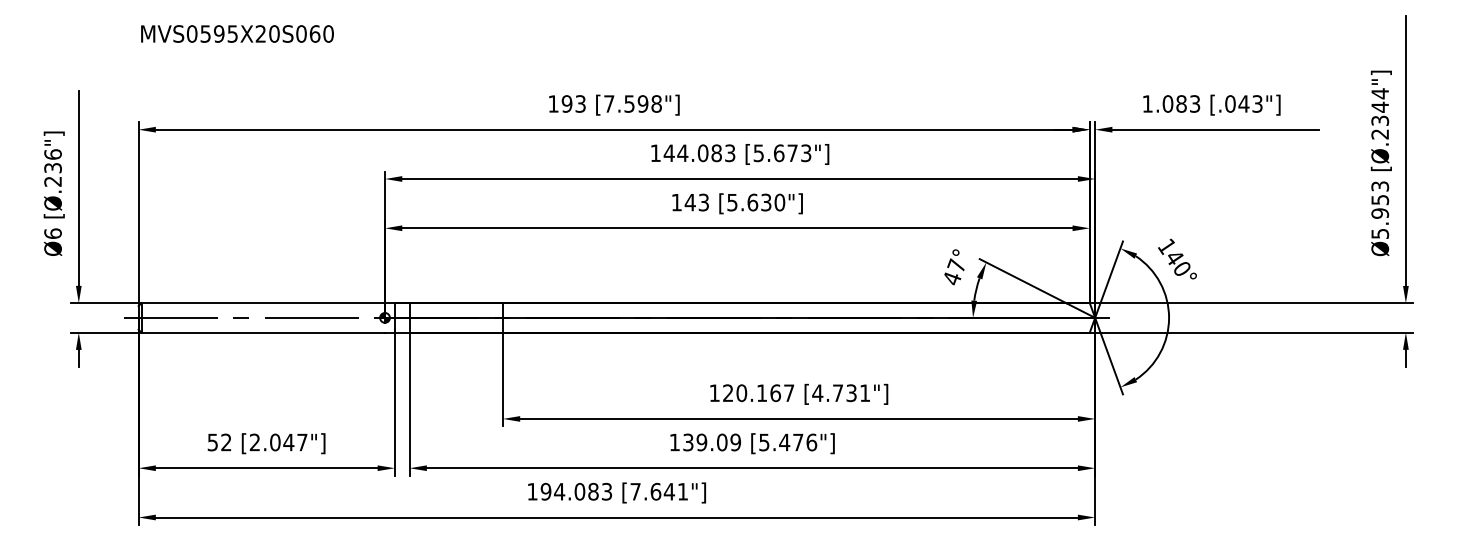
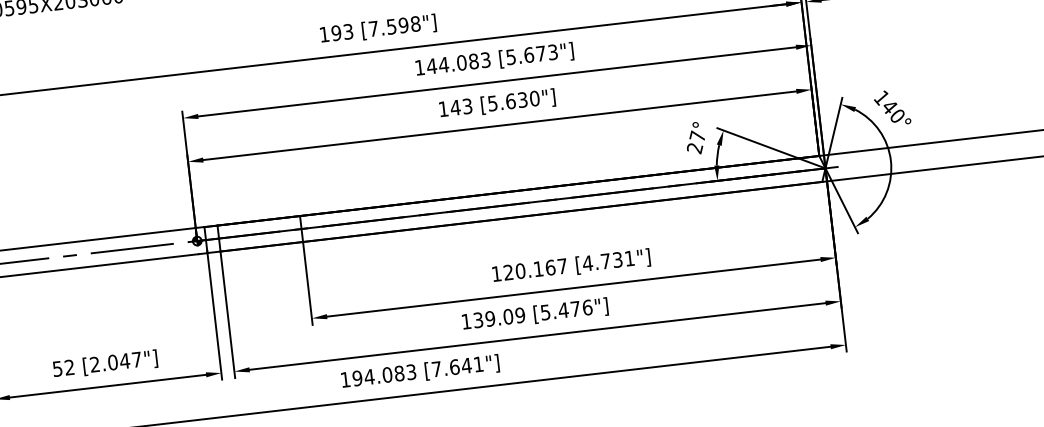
text: (952, 279) -> (695, 149), 47° -> 27°

